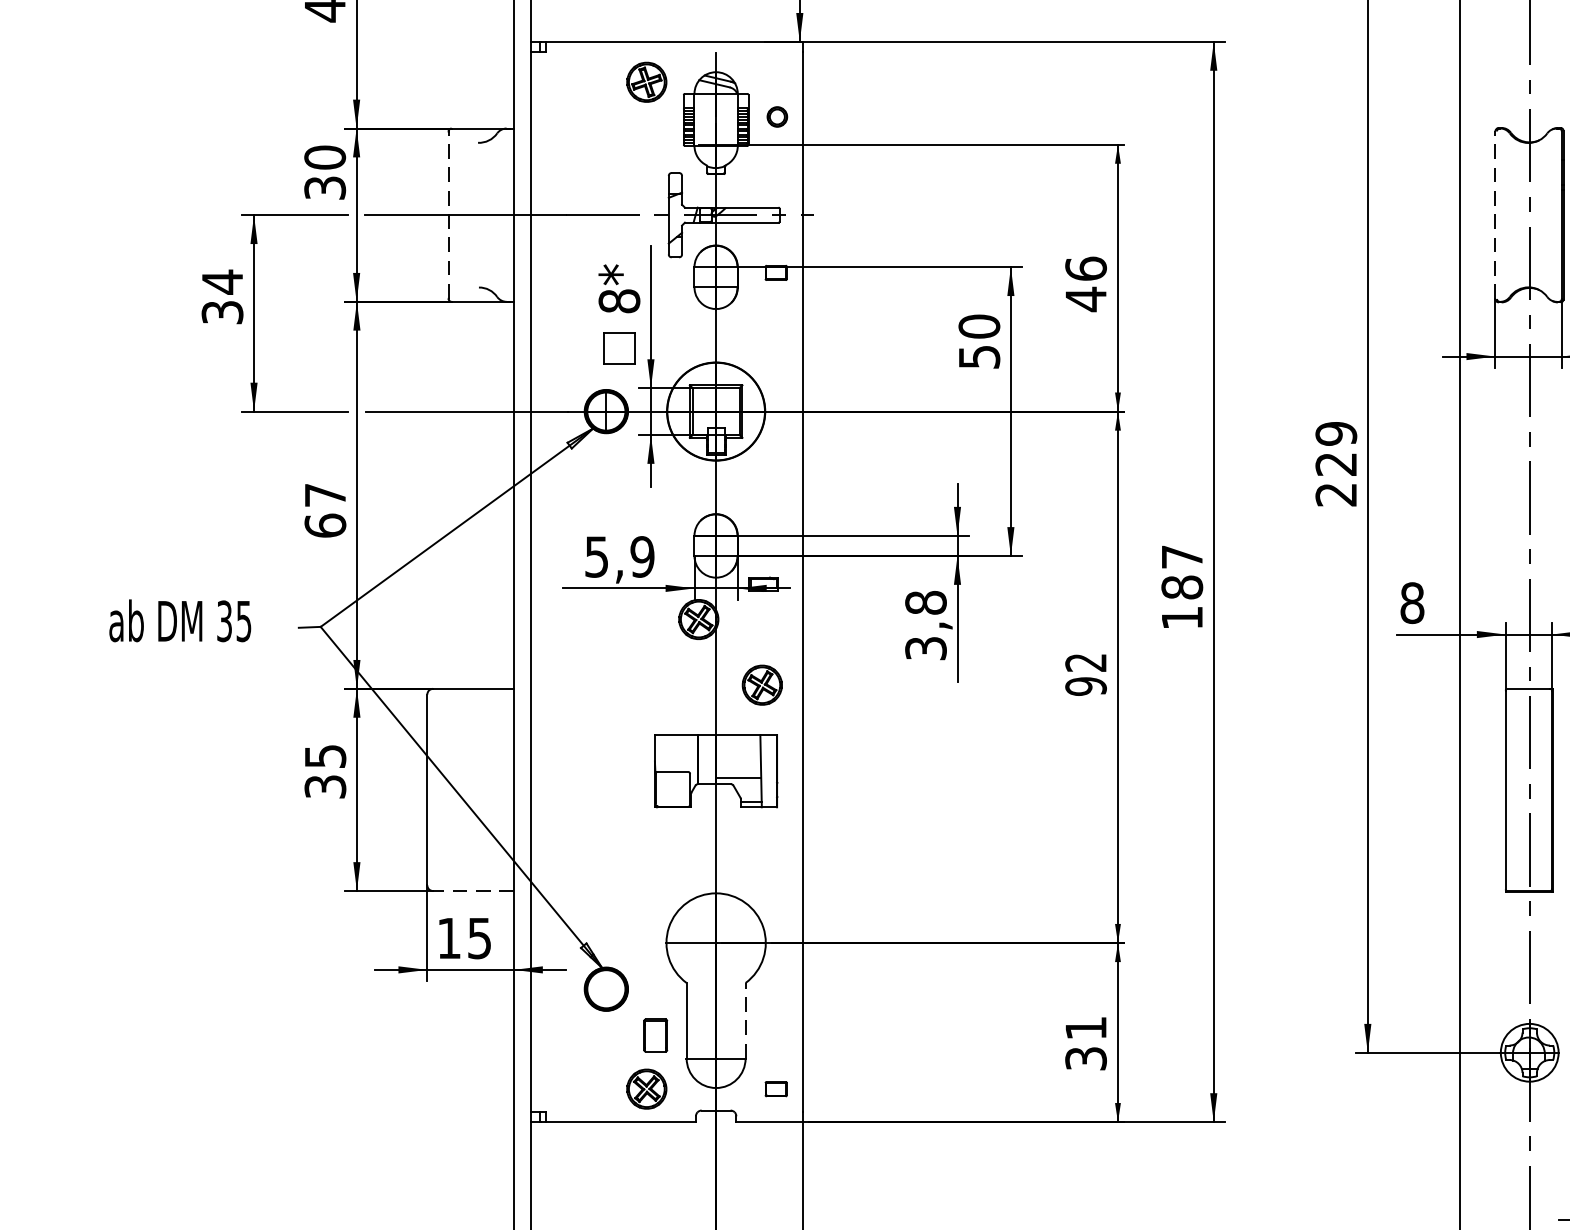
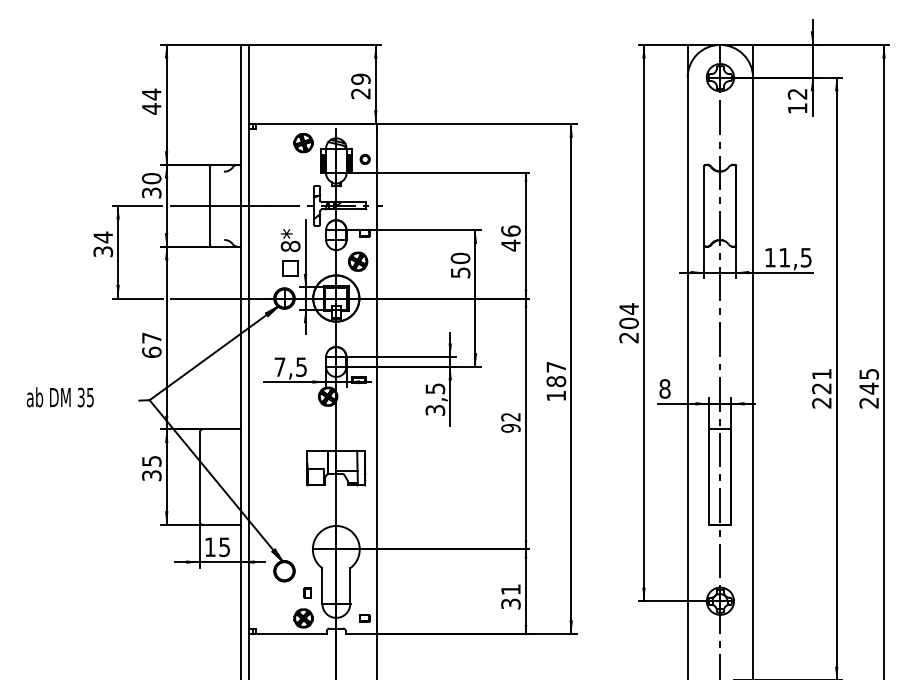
line: (449, 214) -> (210, 205), dashed -> solid
line: (1496, 214) -> (704, 205), dashed -> solid
text: (1335, 449) -> (628, 316), 229 -> 204
text: (619, 555) -> (290, 366), 5,9 -> 7,5
text: (926, 602) -> (435, 388), 3,8 -> 3,5
text: (178, 621) -> (59, 397), moved
part: (763, 684) -> (358, 261), moved
line: (472, 890) -> (221, 524), dashed -> solid
line: (746, 1021) -> (350, 586), dashed -> solid
part: (655, 1034) -> (307, 592), size x0.62

